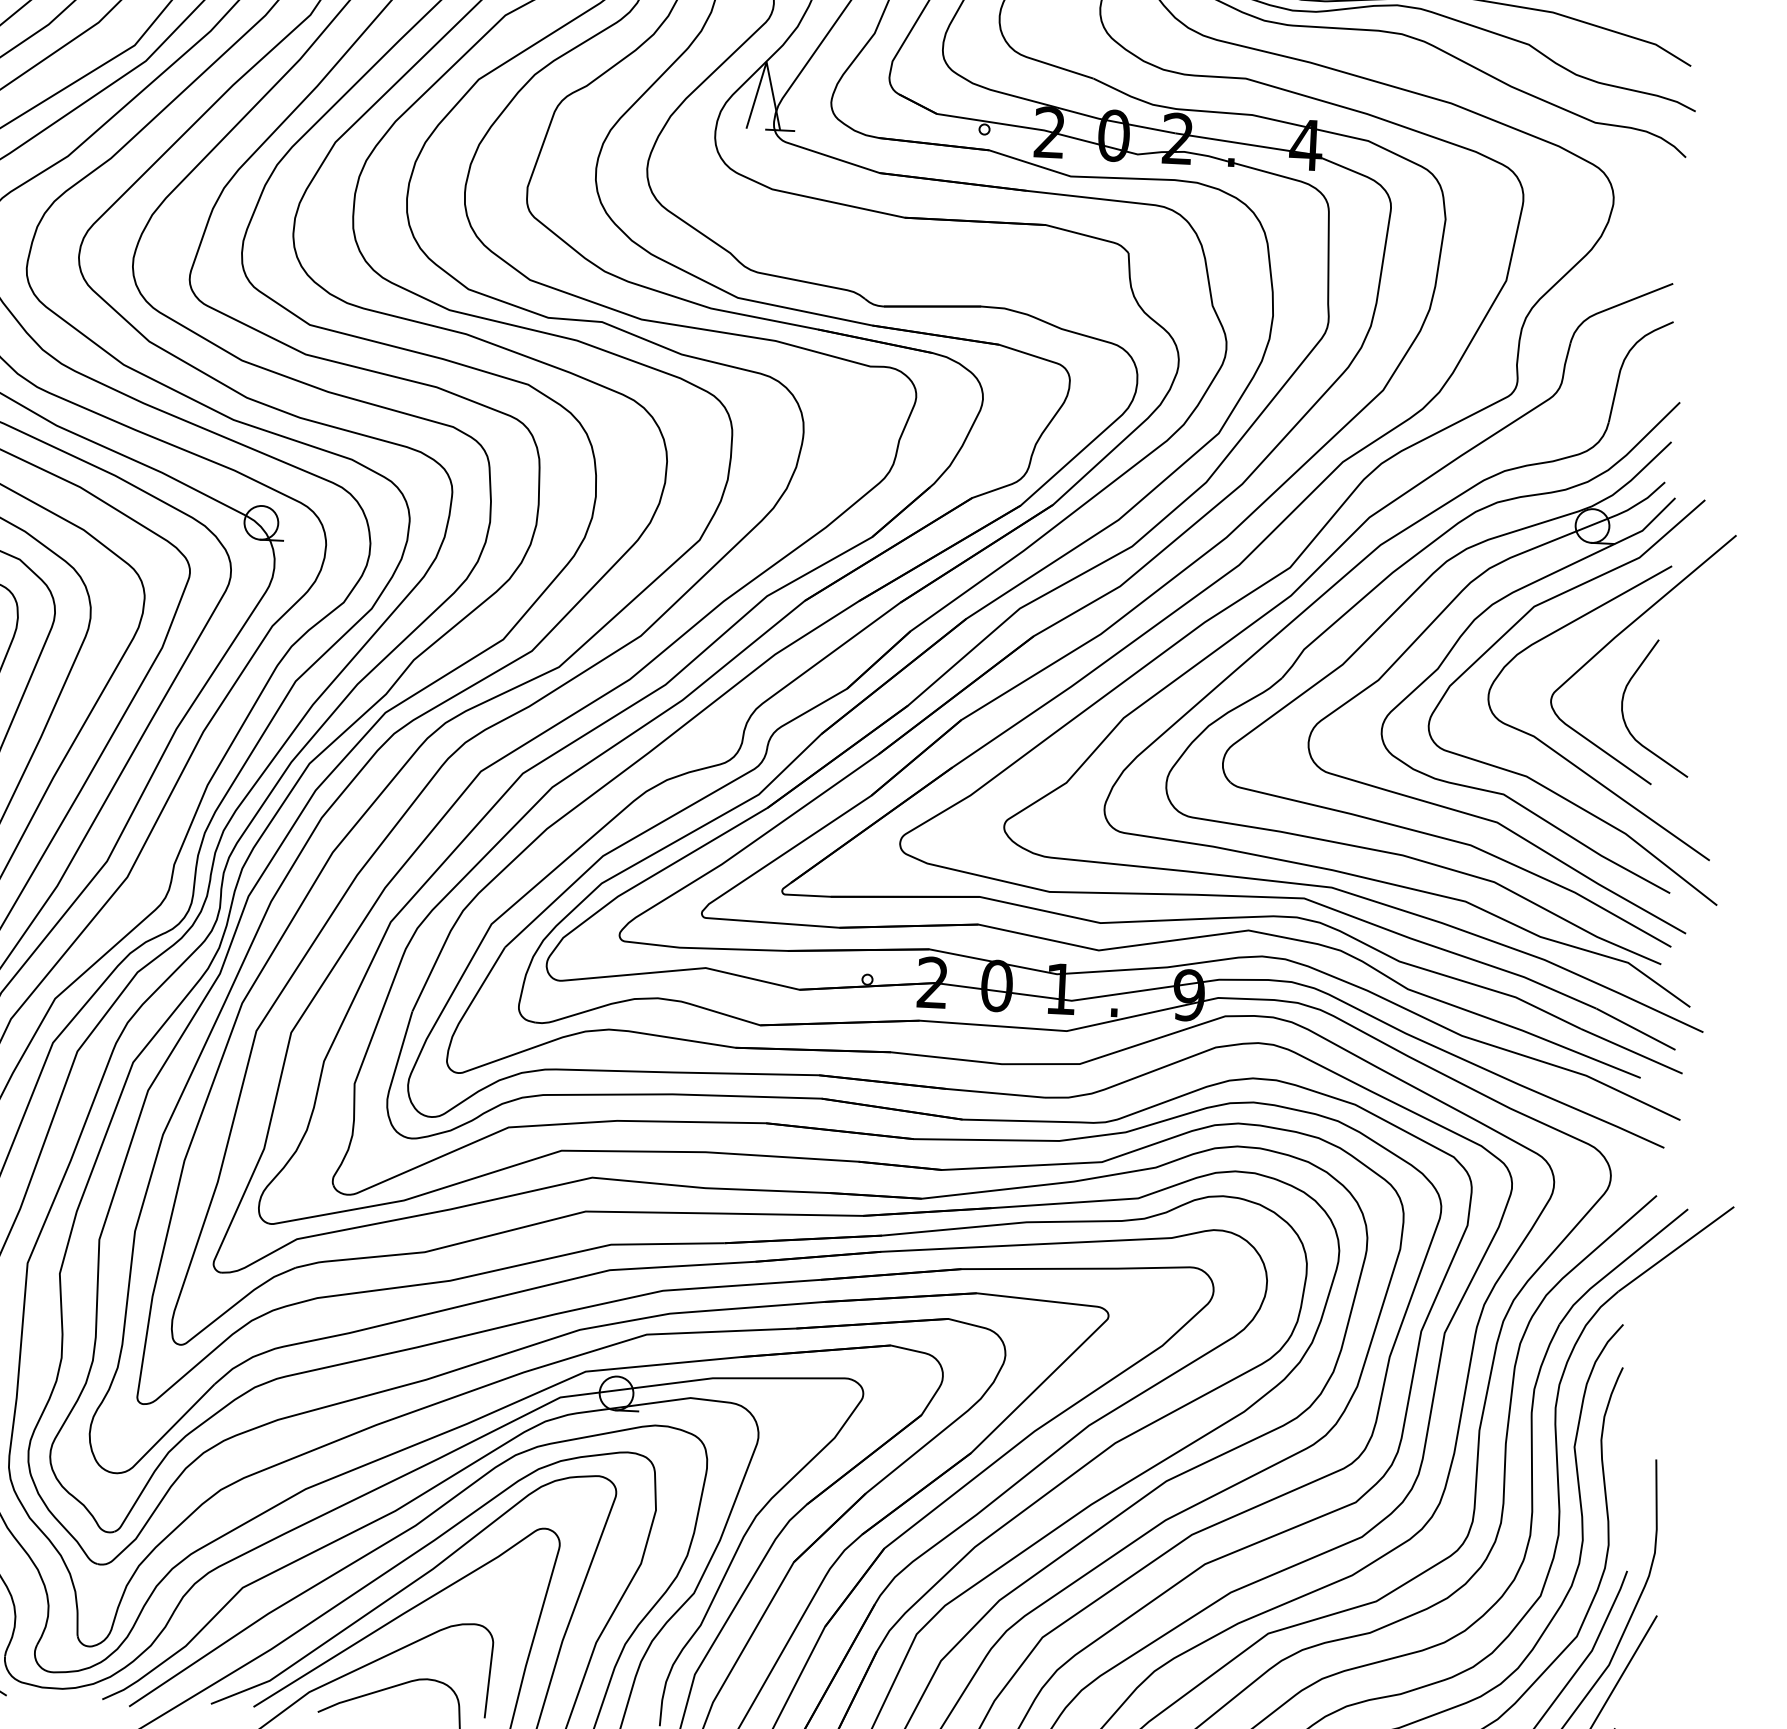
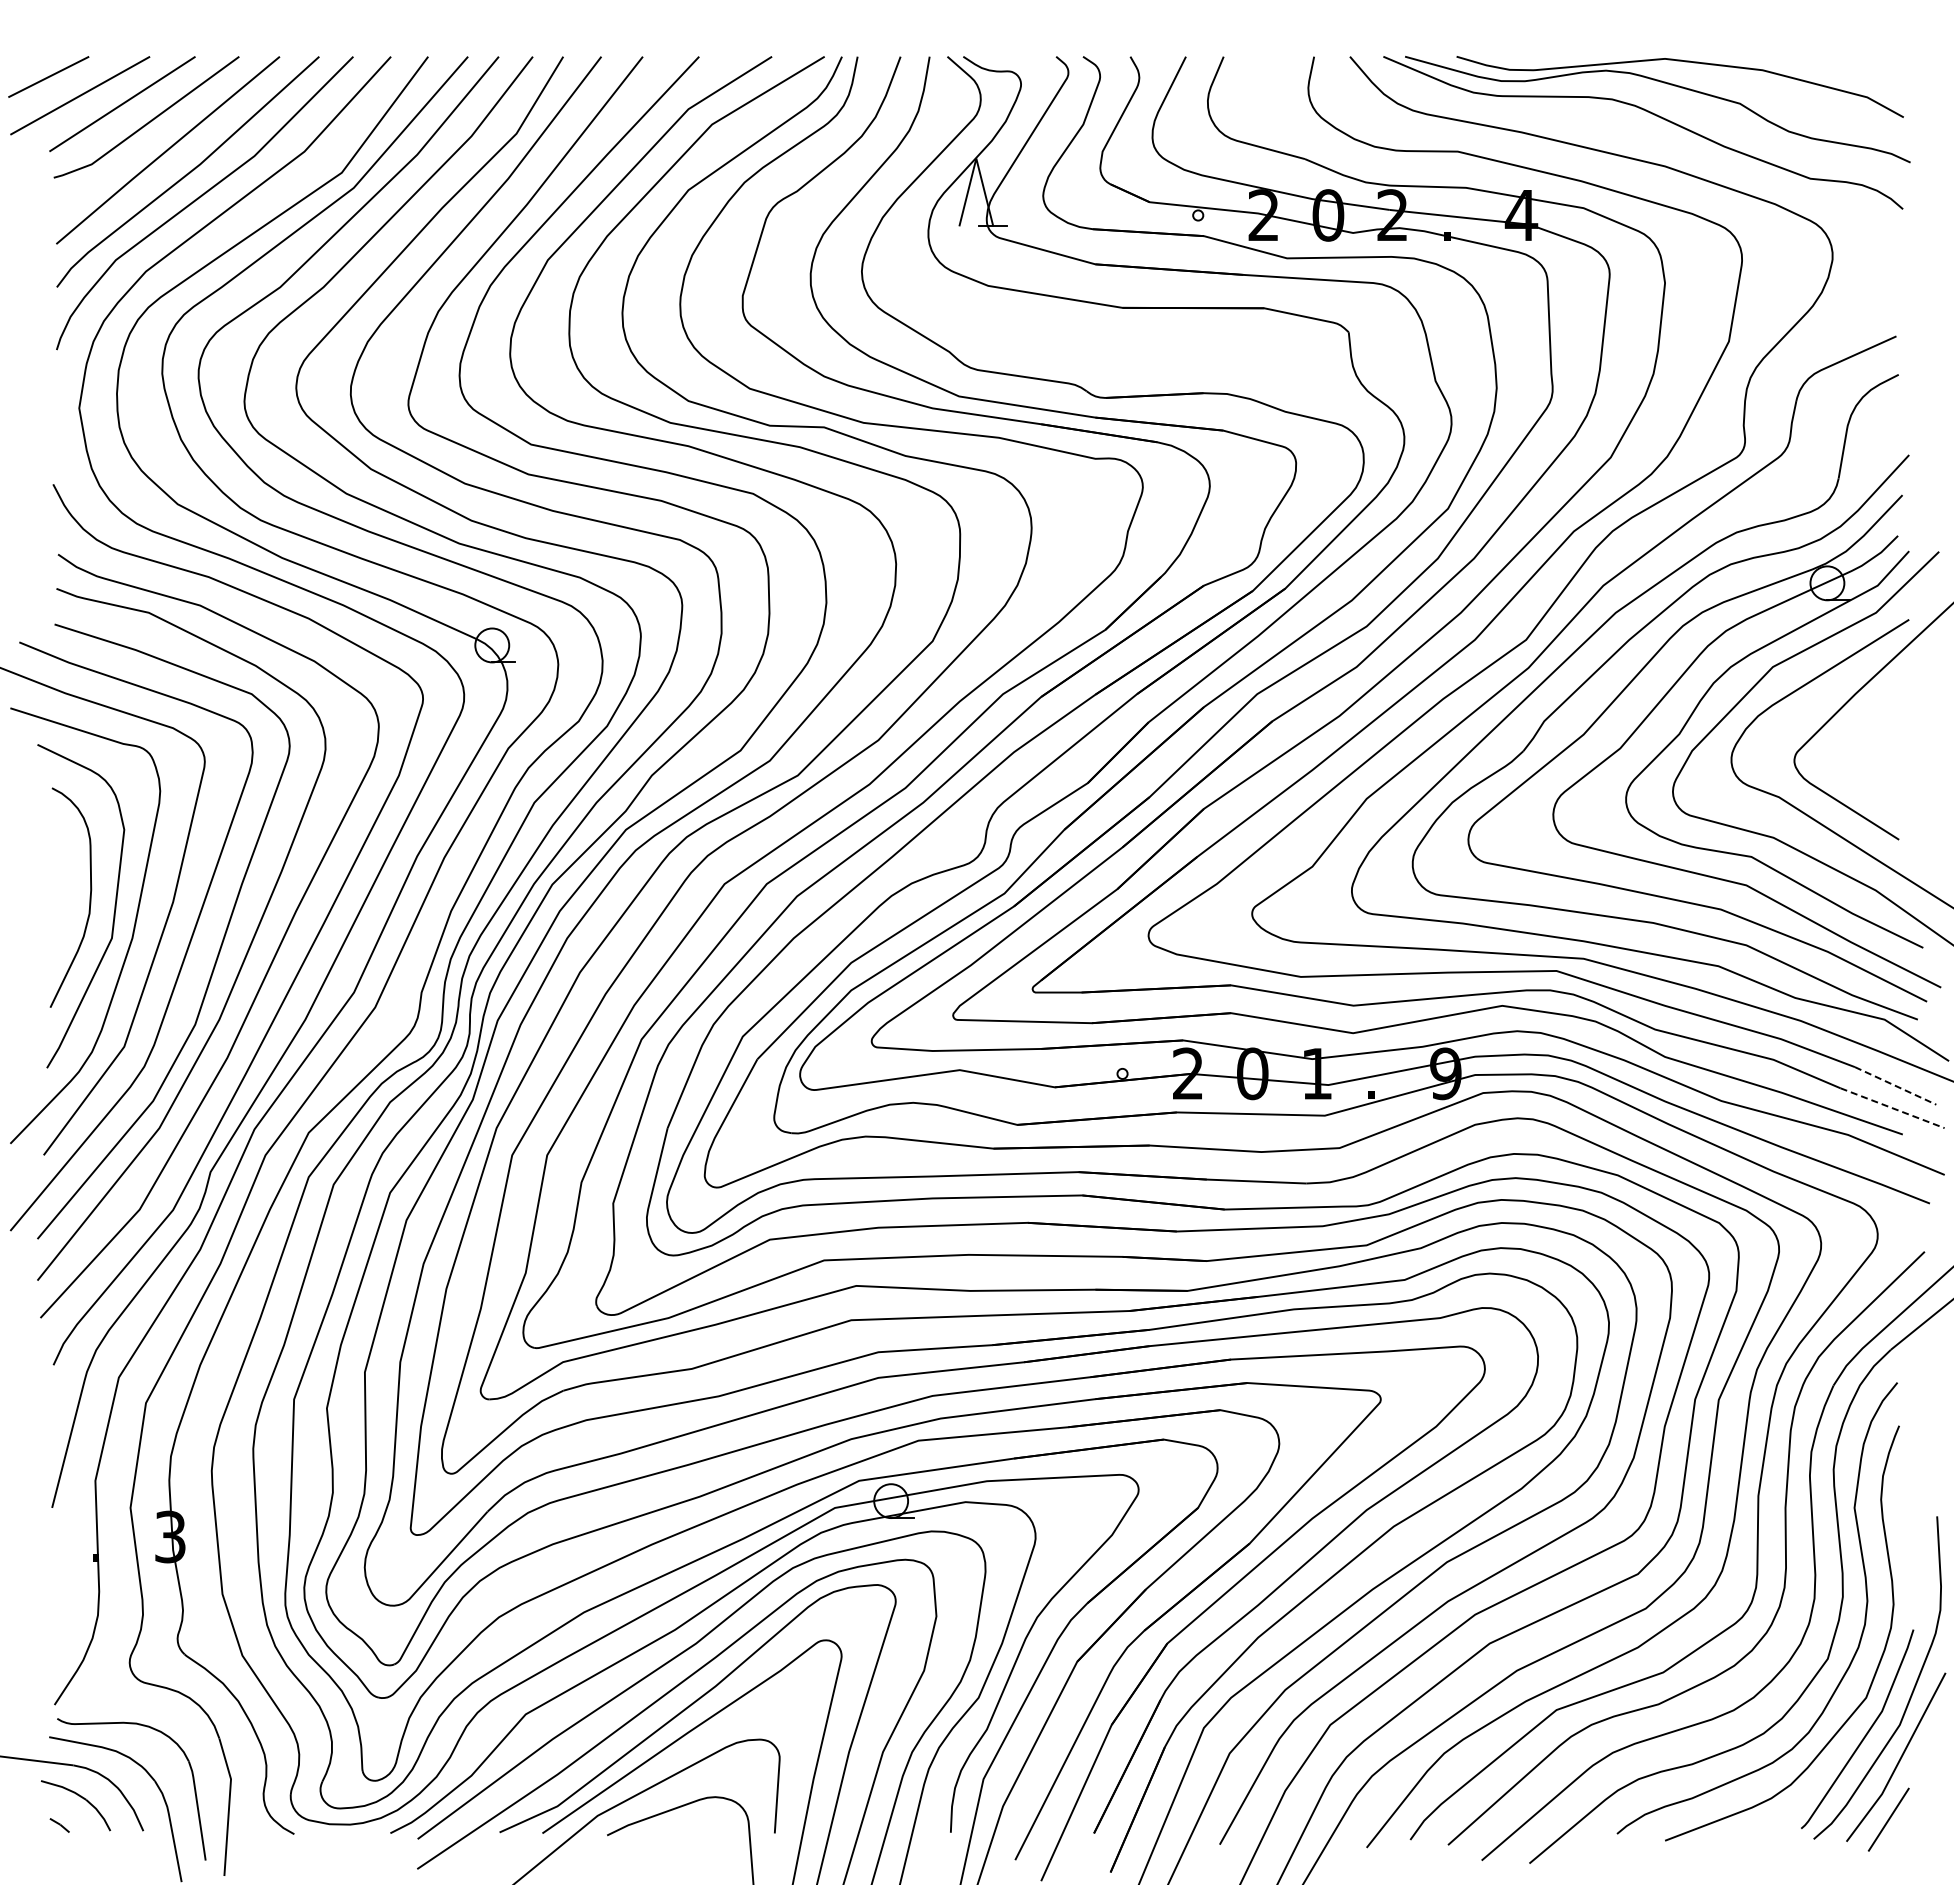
curve: (1623, 711) -> (1867, 767), removed
line: (1635, 1028) -> (1895, 1085), solid -> dashed
line: (1631, 1051) -> (1892, 1108), solid -> dashed

